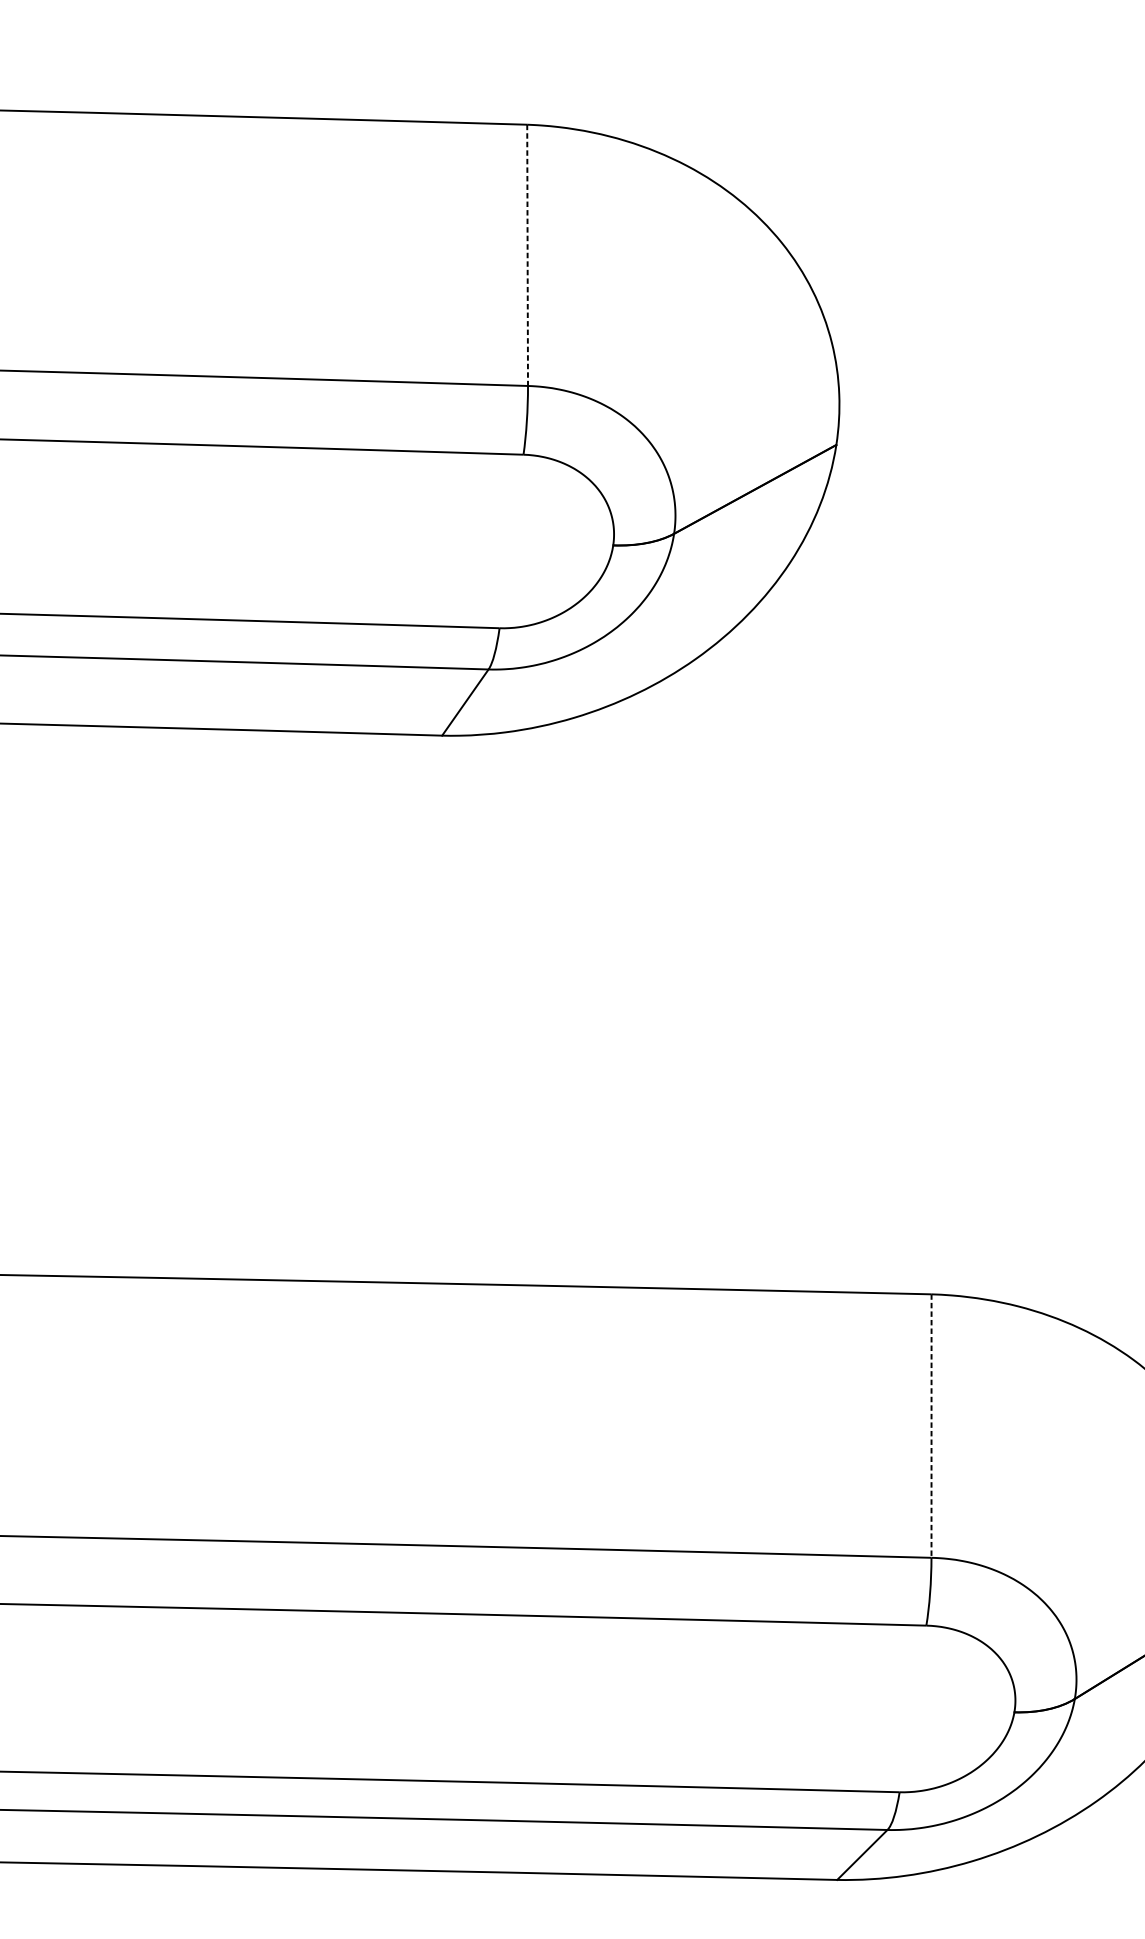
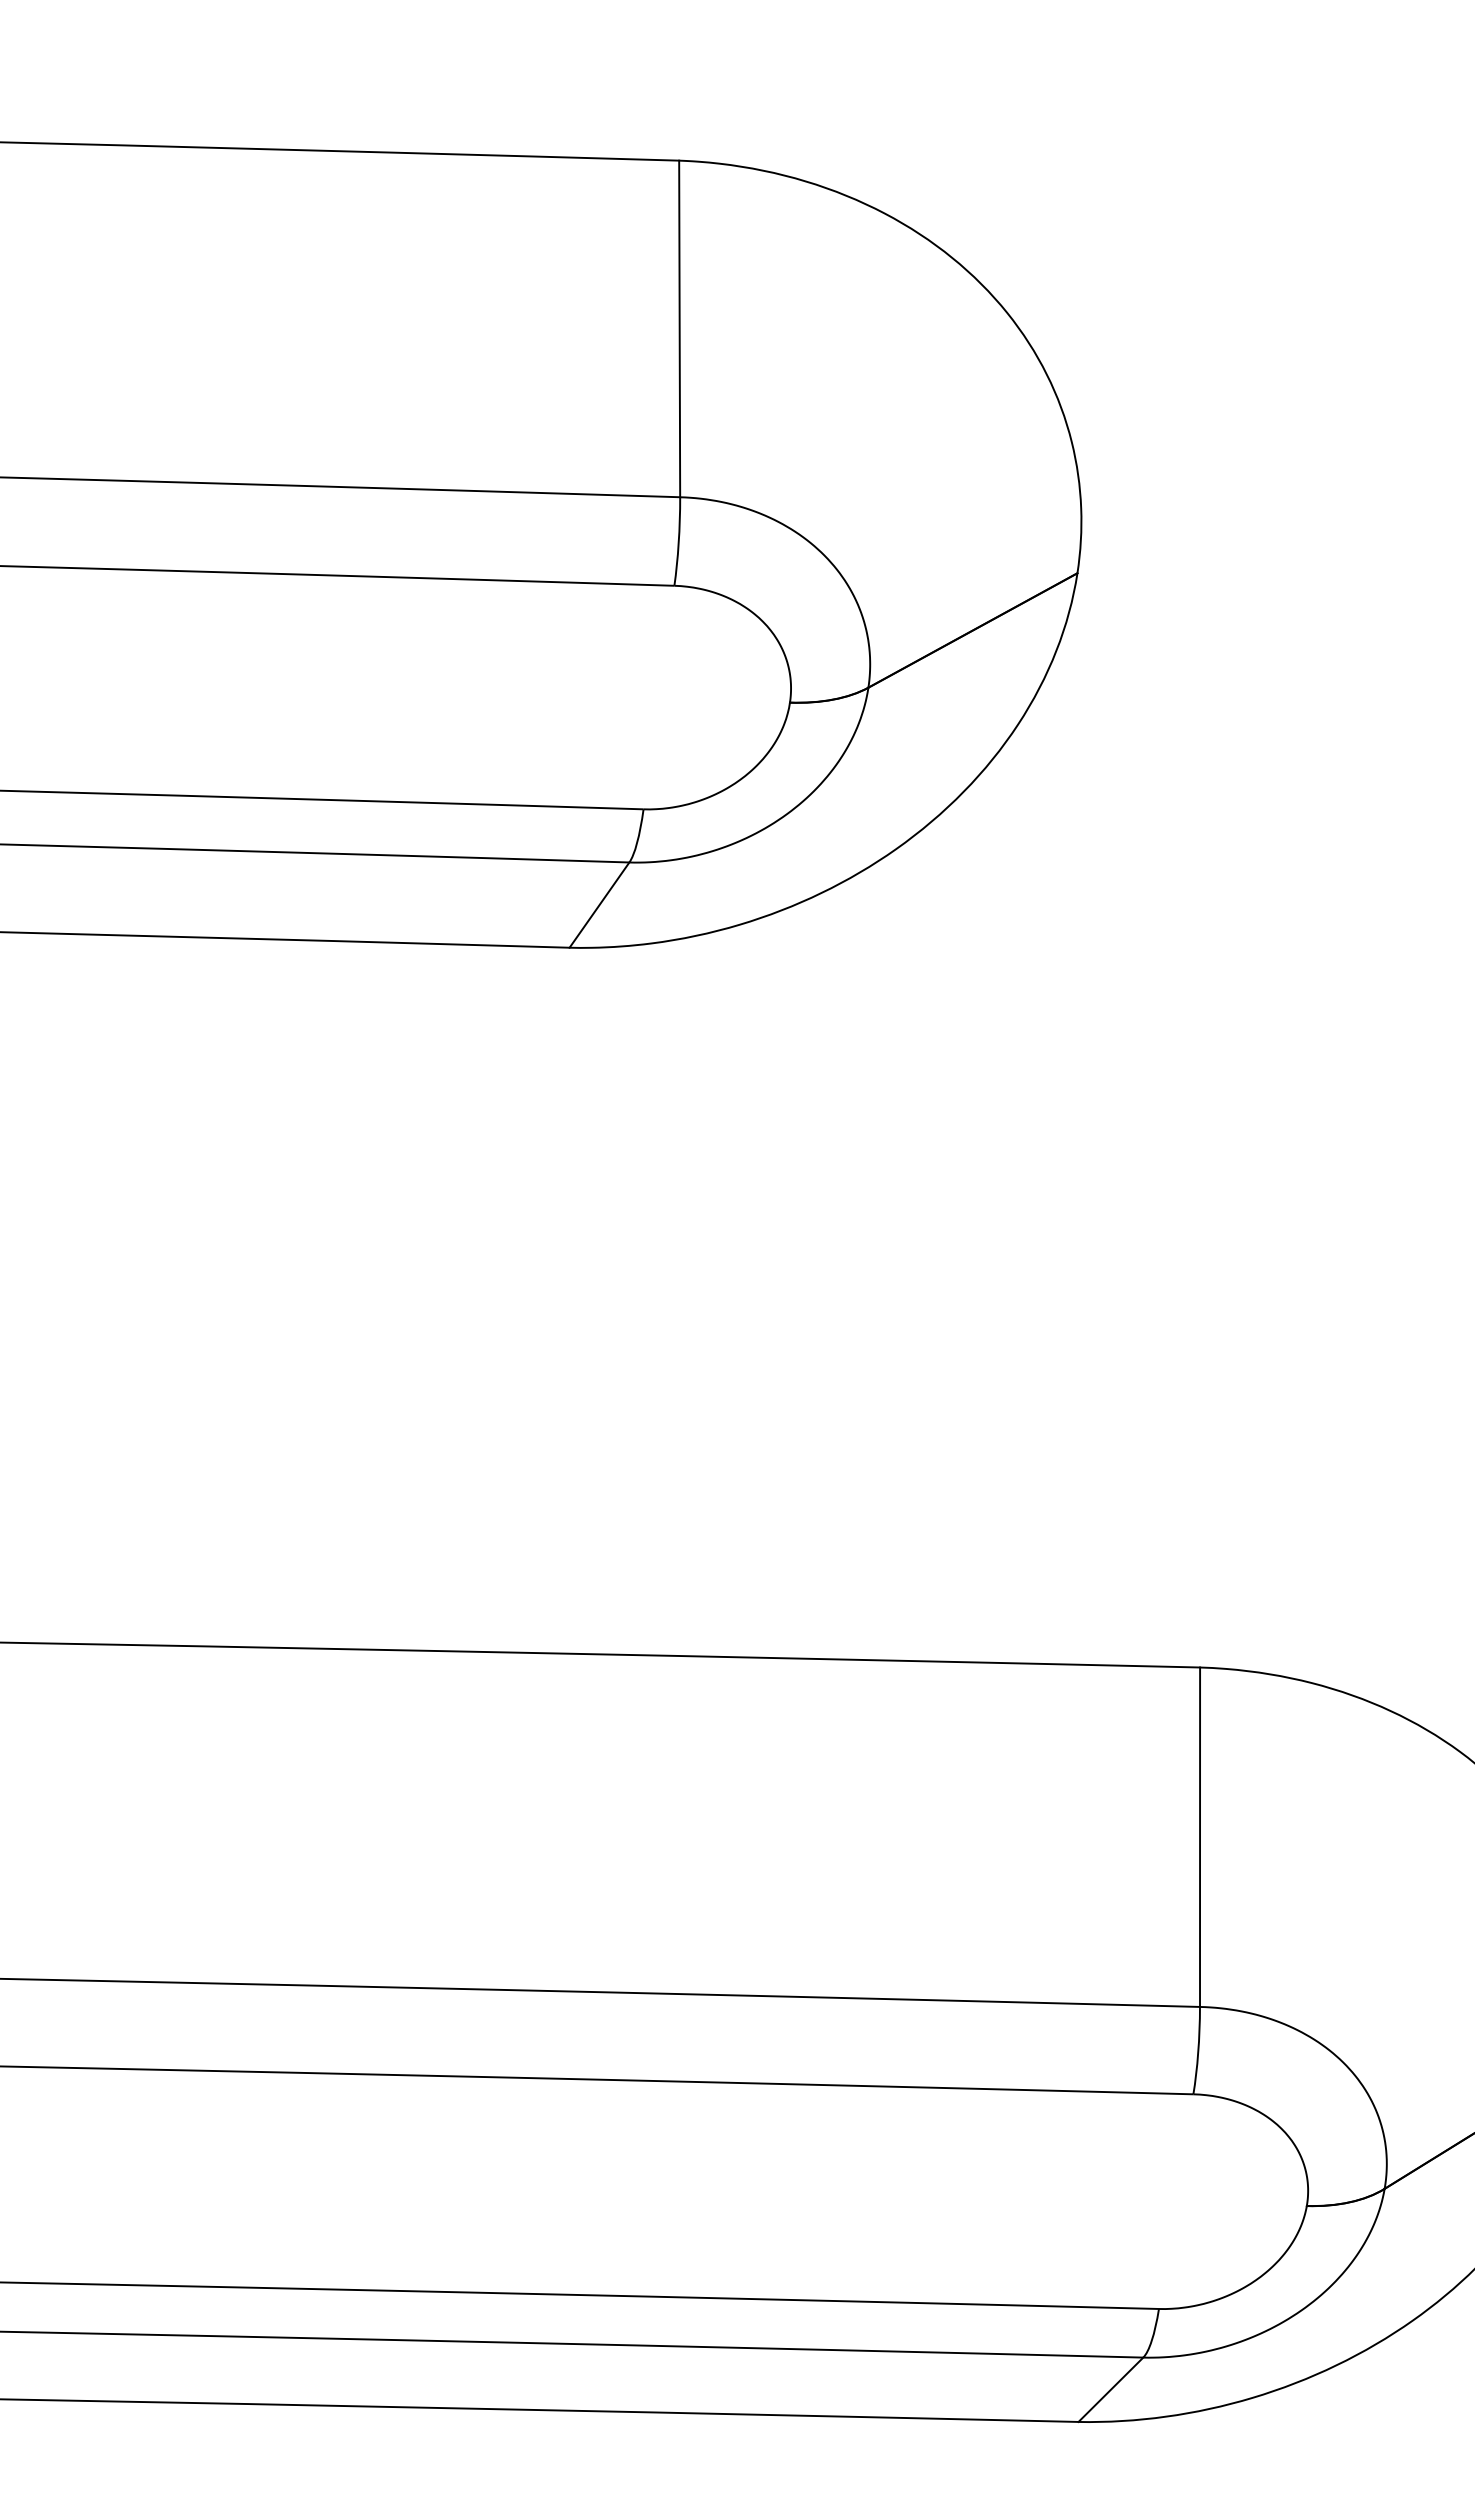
line: (527, 255) -> (679, 329), dashed -> solid
line: (931, 1426) -> (1200, 1837), dashed -> solid

